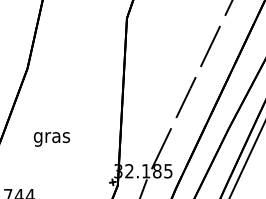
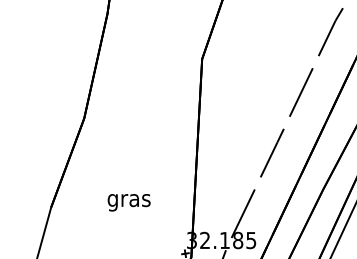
text: (51, 139) -> (128, 202), moved

